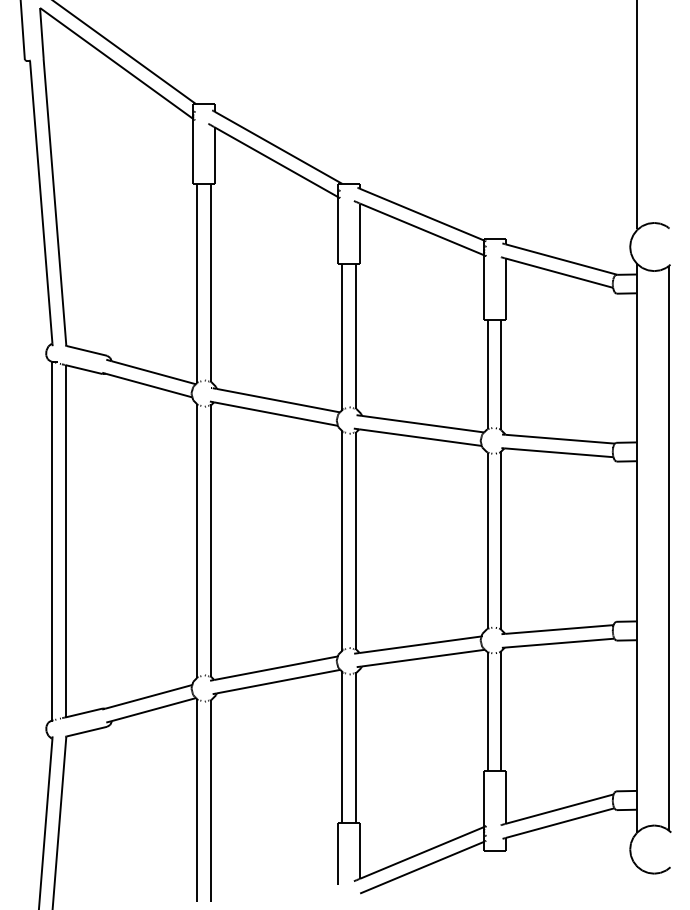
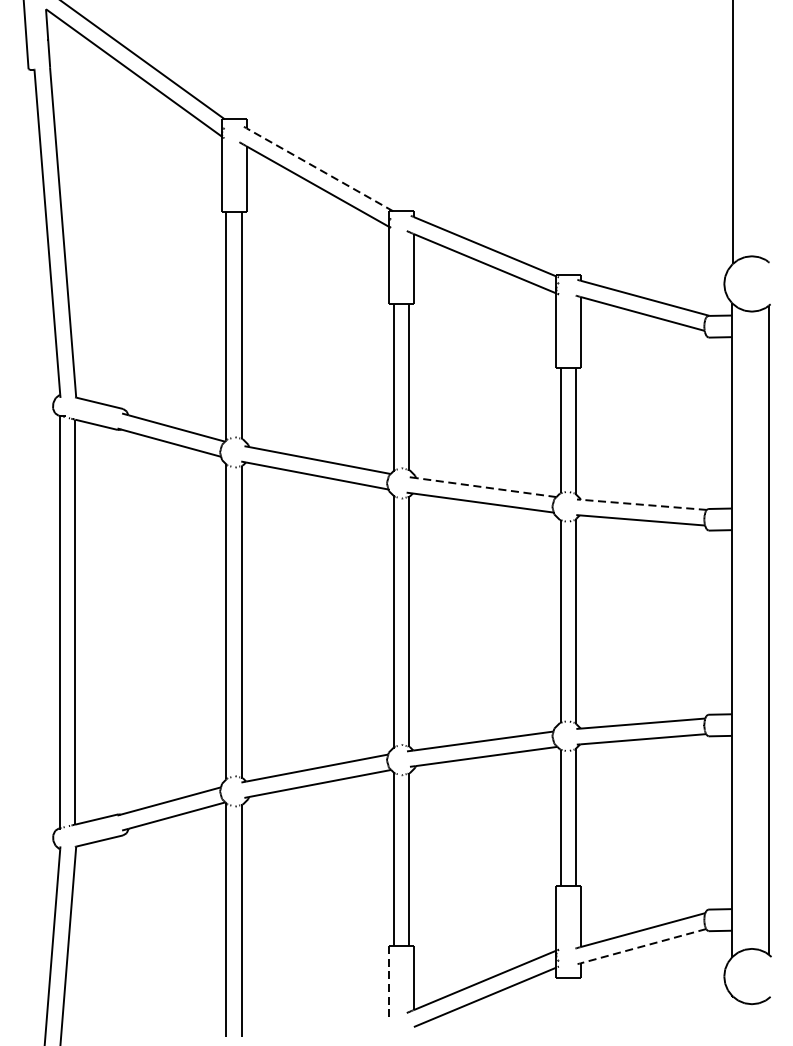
line: (278, 147) -> (320, 169), solid -> dashed
line: (423, 424) -> (486, 487), solid -> dashed
line: (560, 439) -> (644, 505), solid -> dashed
line: (559, 823) -> (643, 946), solid -> dashed
line: (338, 853) -> (389, 981), solid -> dashed

